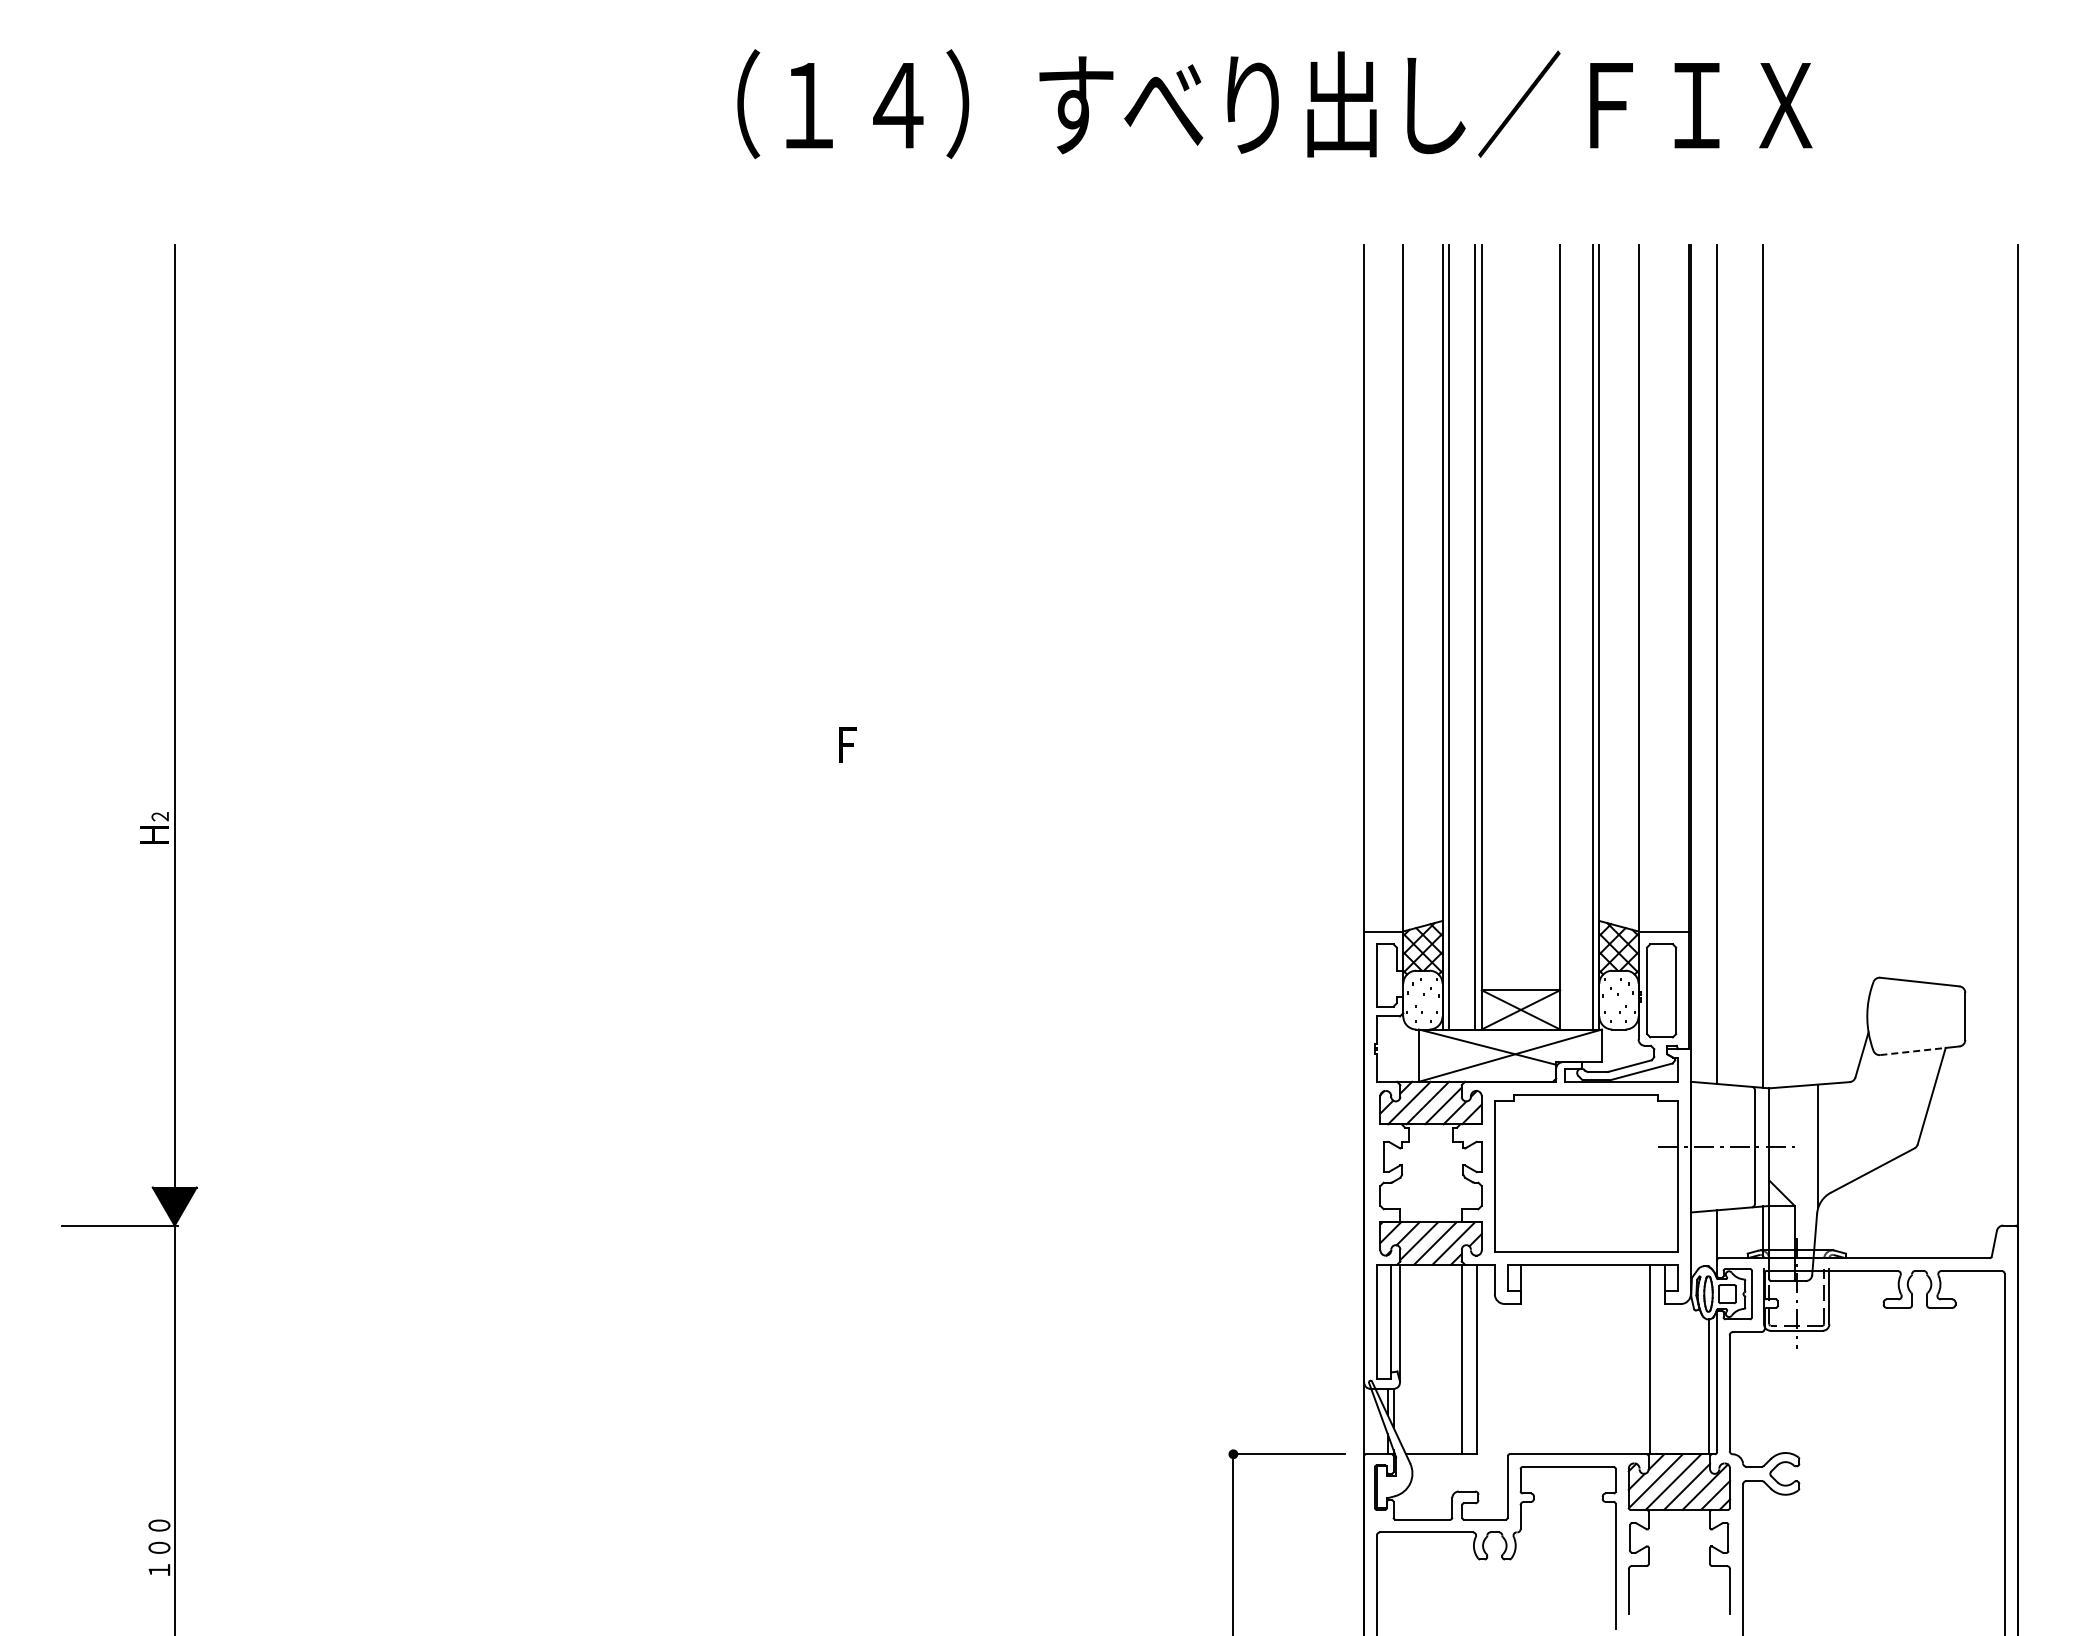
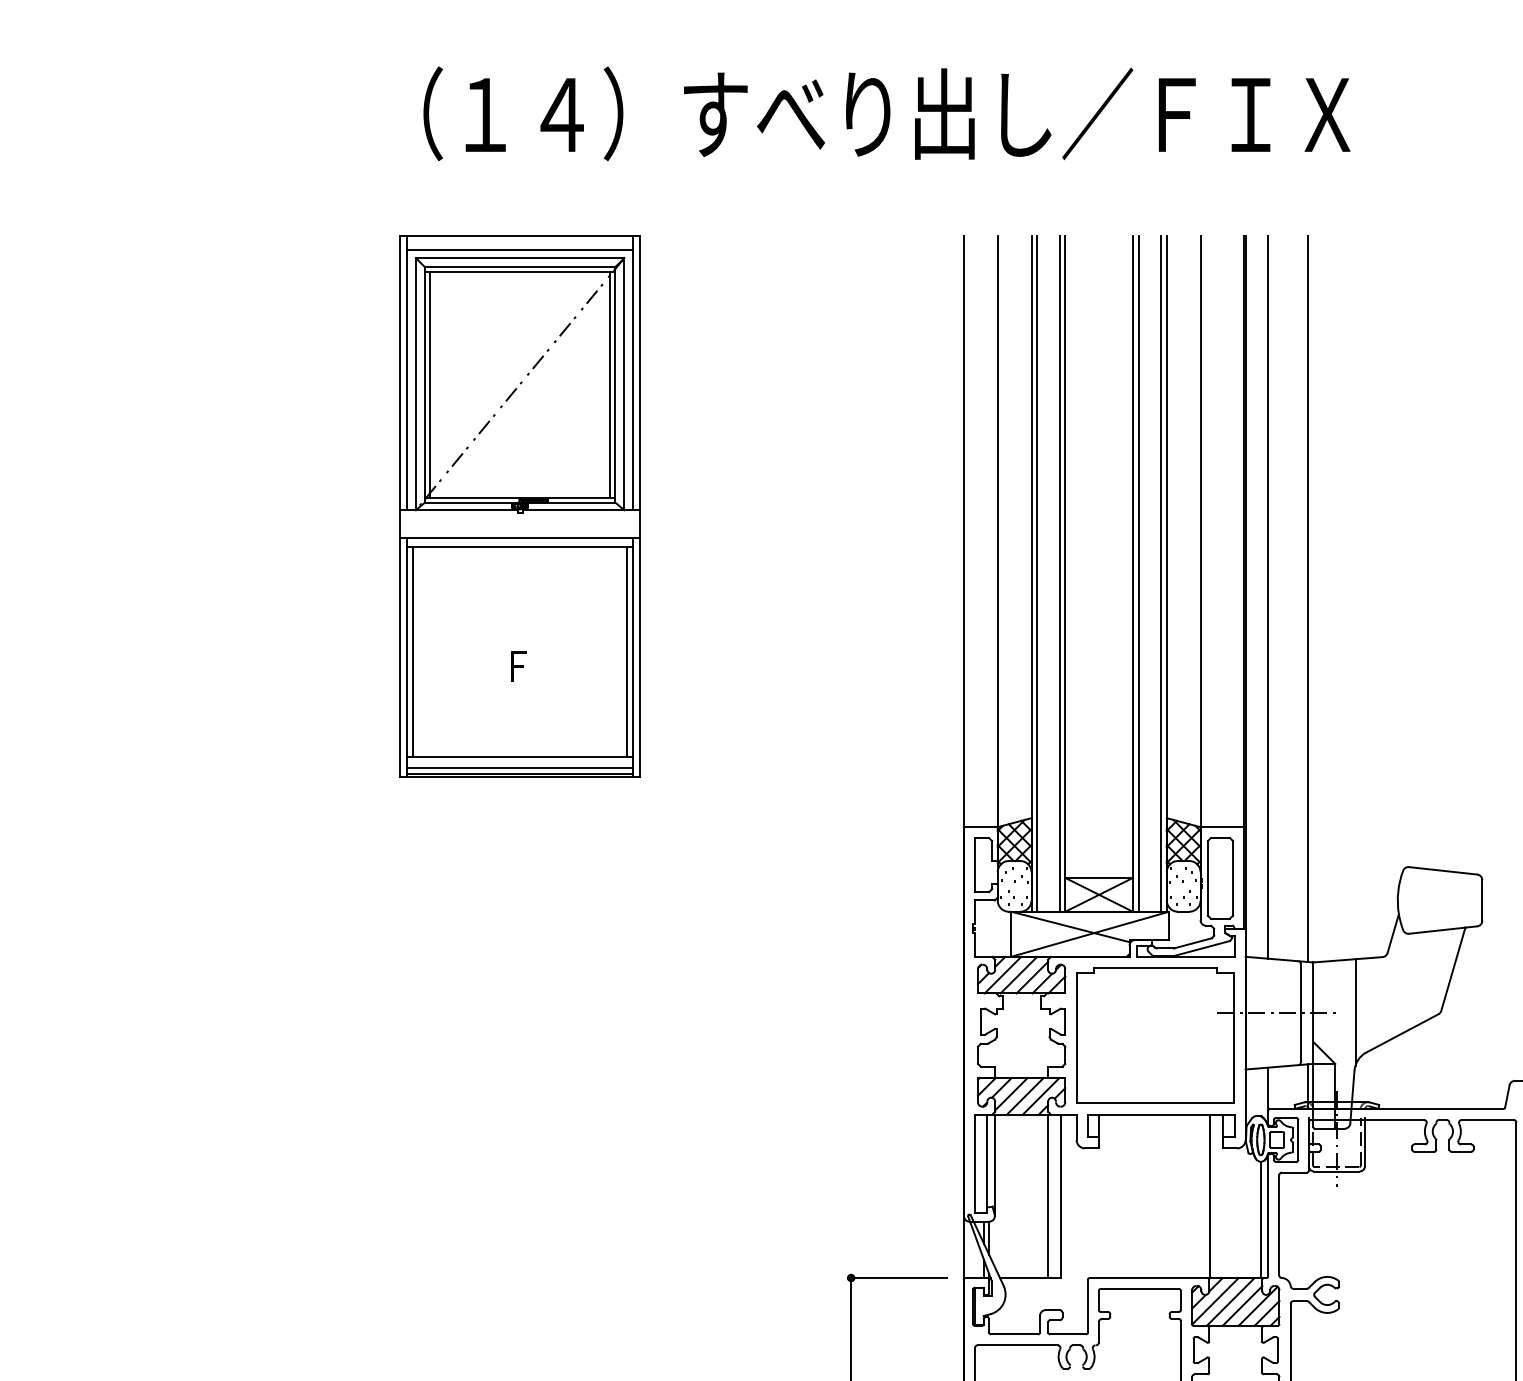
part: (849, 558) -> (520, 505), added
line: (1566, 637) -> (1138, 573), added
line: (1913, 1051) -> (1437, 930), dashed -> solid

